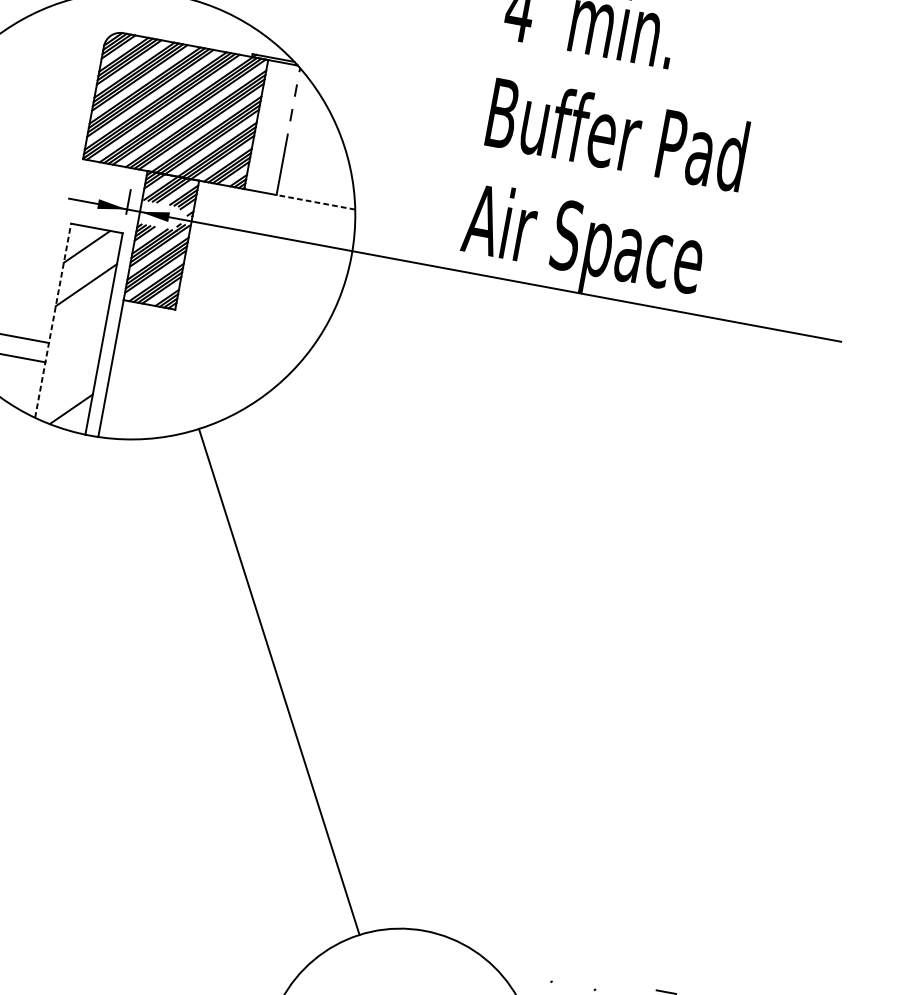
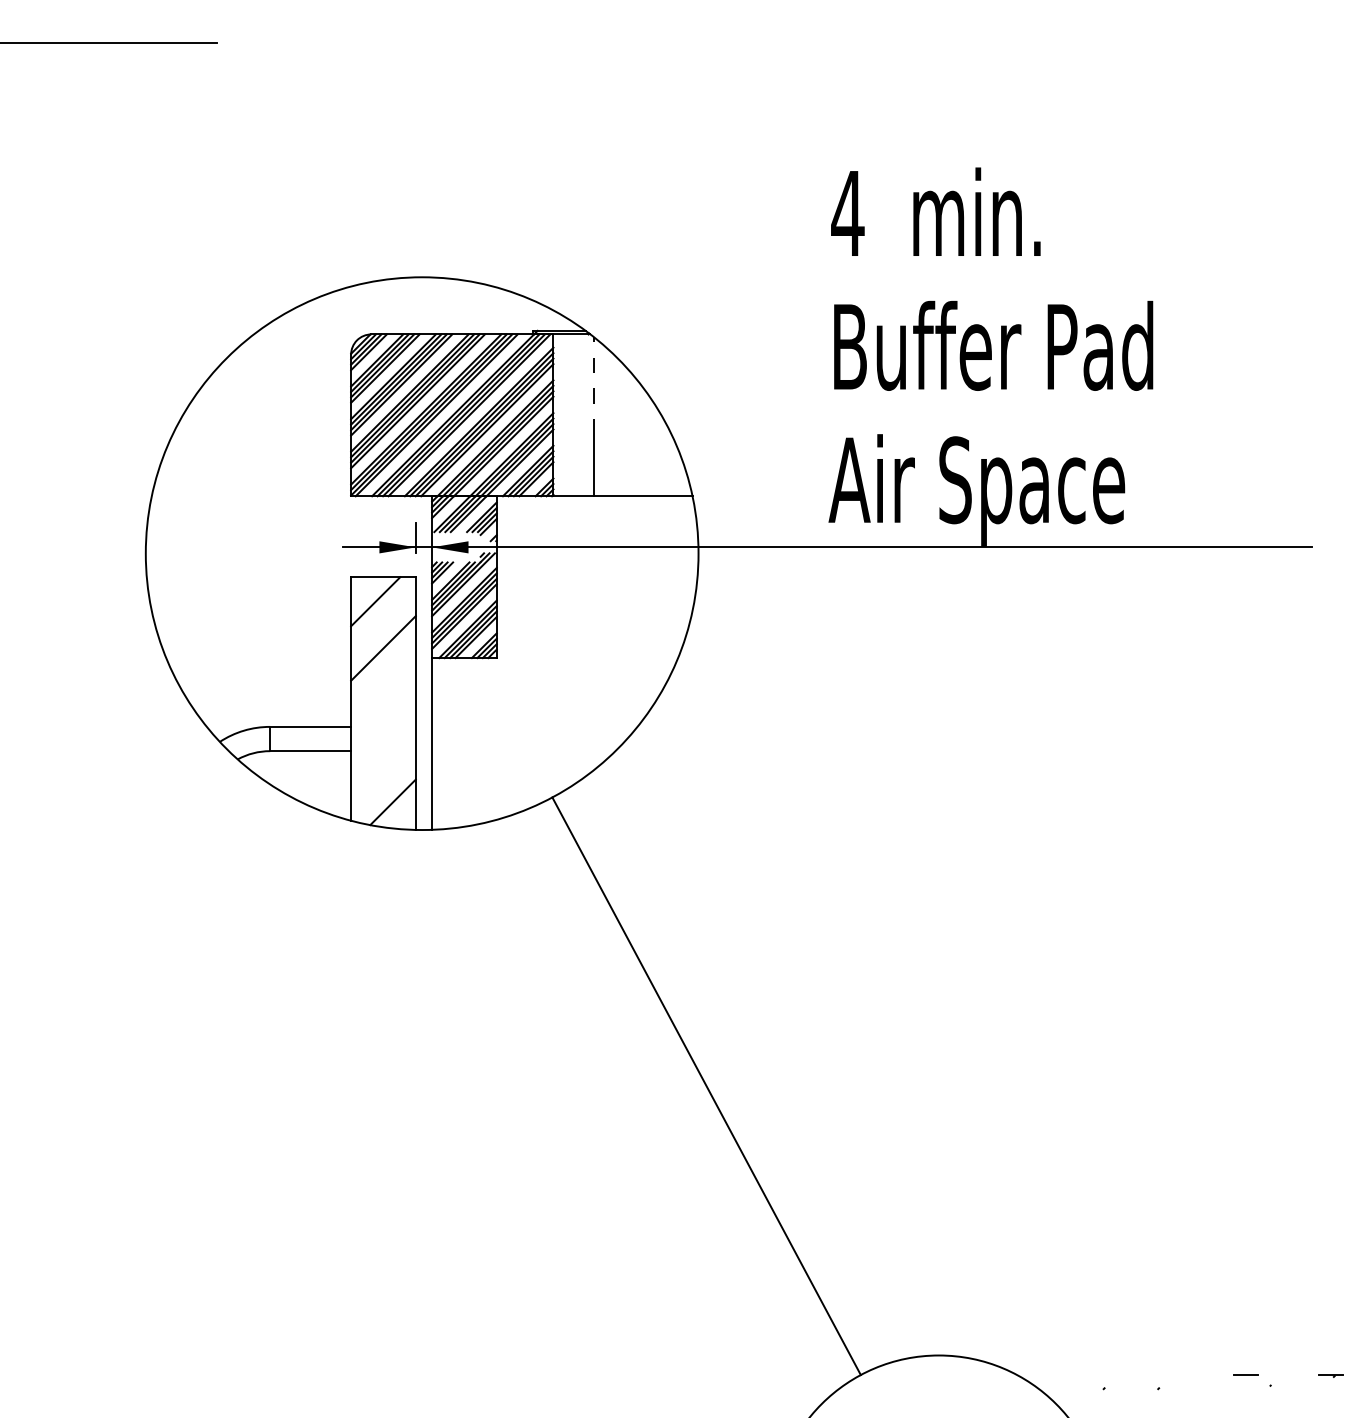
line: (315, 202) -> (642, 496), dashed -> solid
line: (53, 320) -> (351, 698), dashed -> solid

